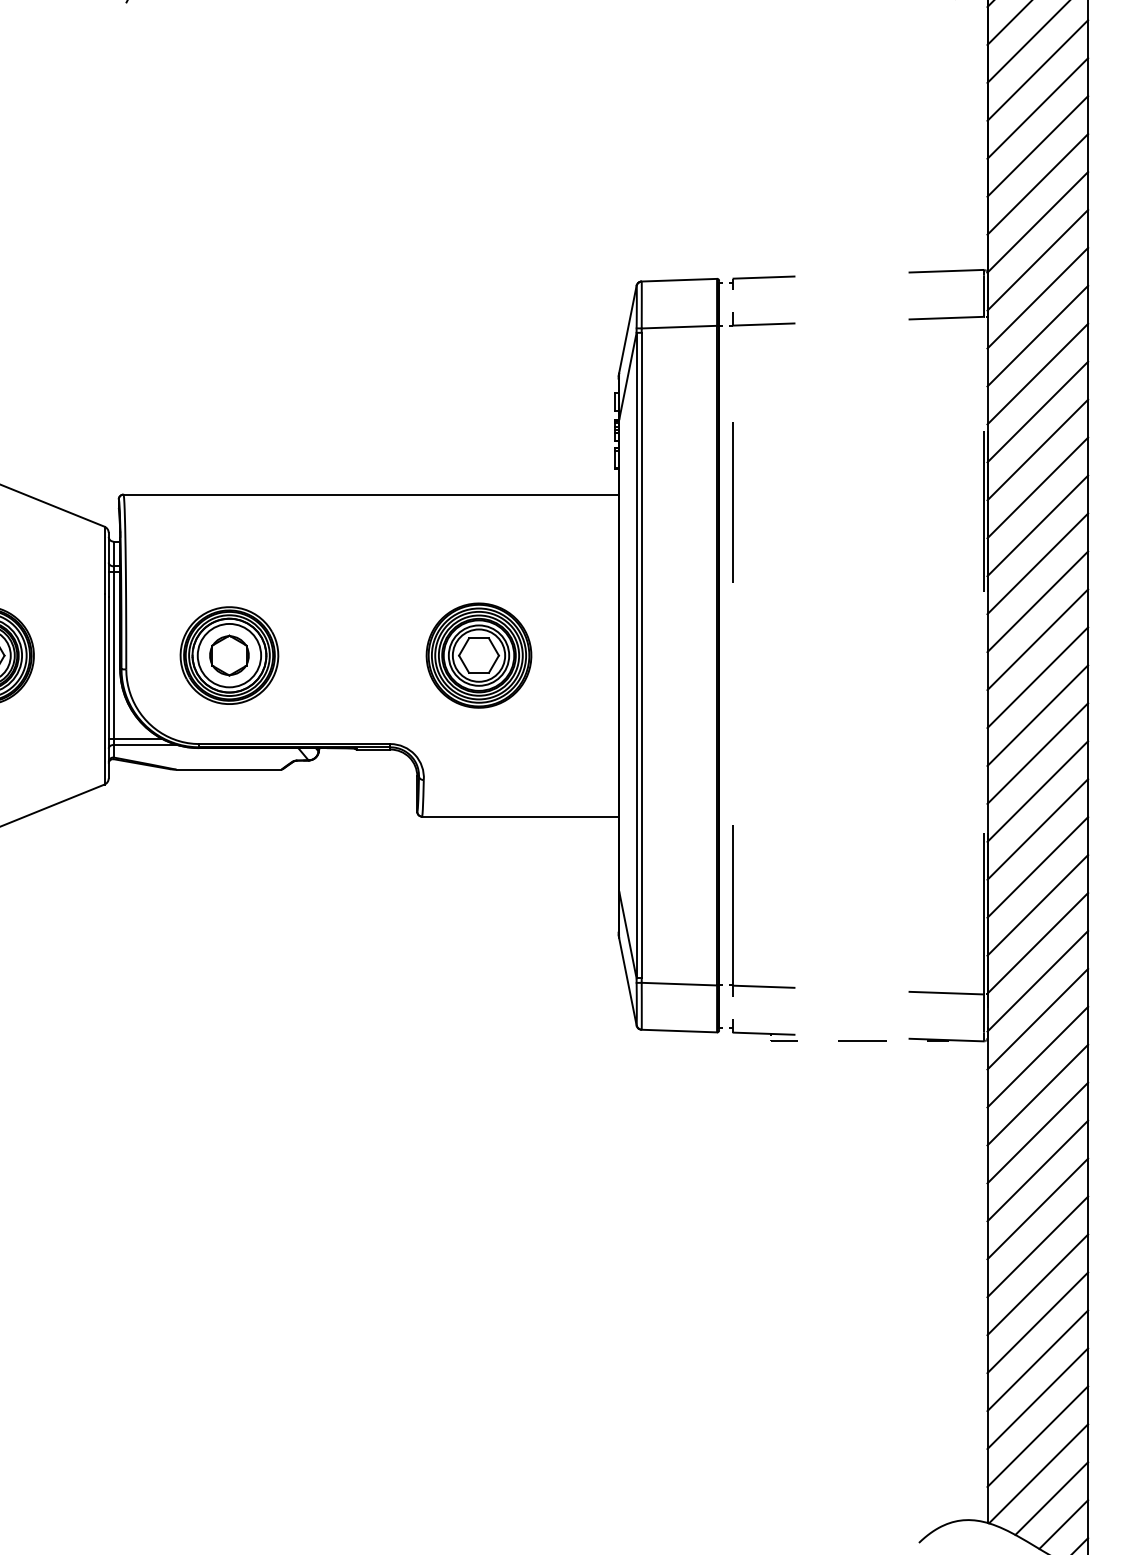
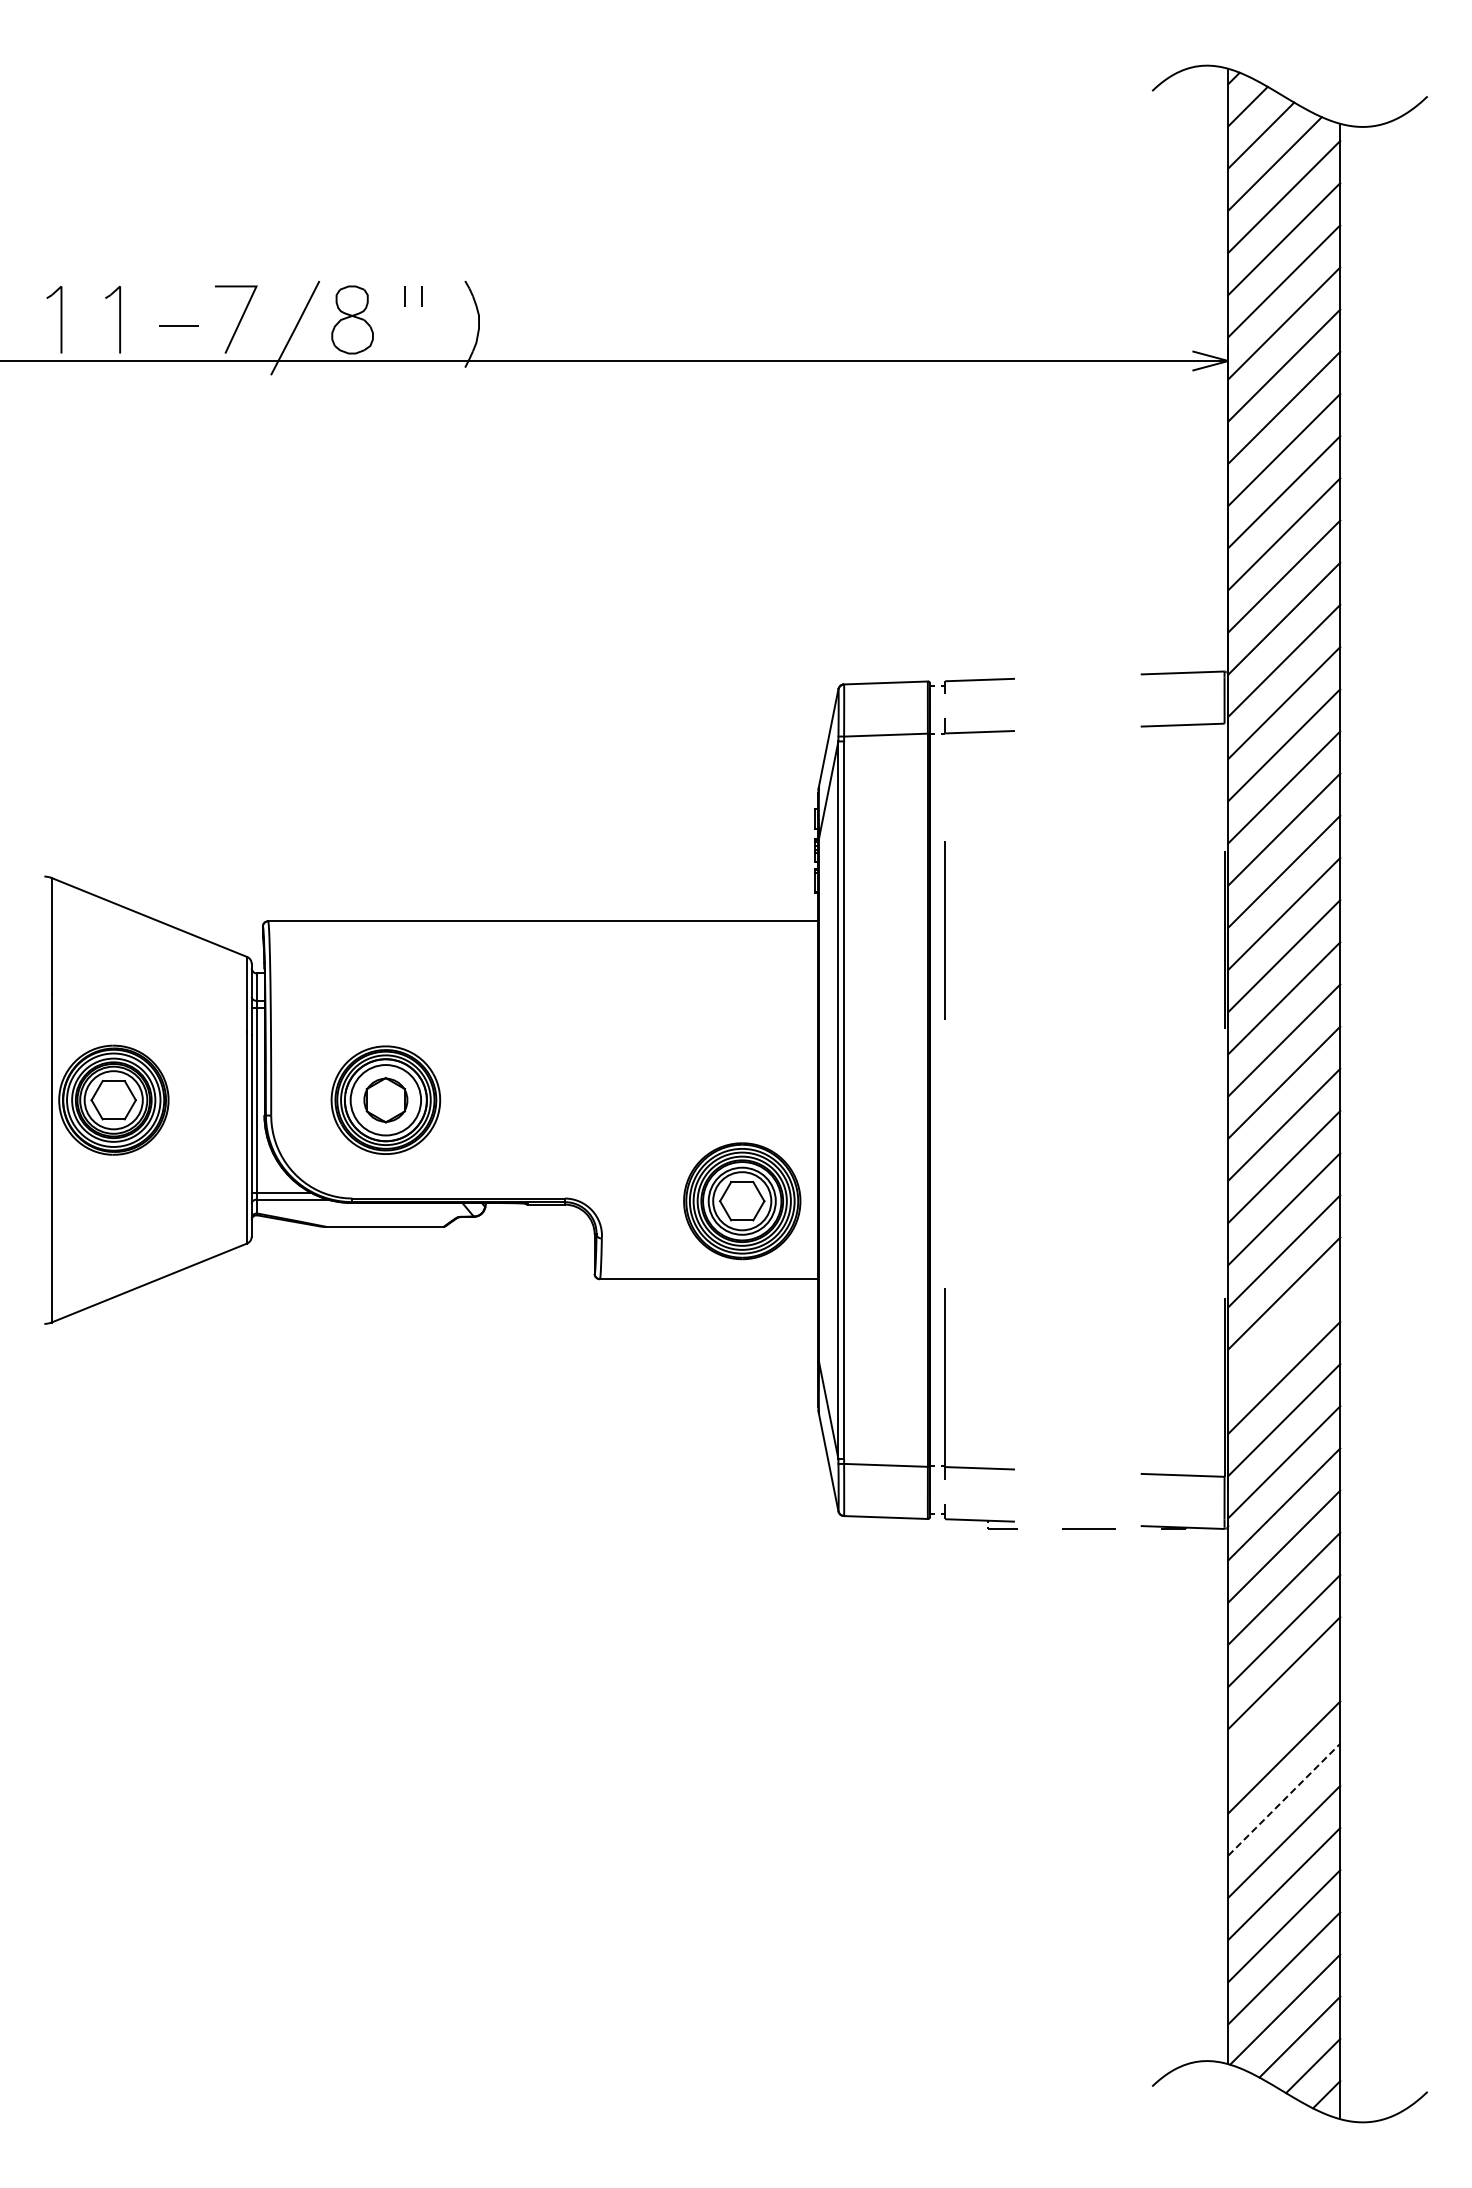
part: (479, 655) -> (742, 1201), moved
line: (1037, 867) -> (1284, 1335), removed
line: (1037, 1209) -> (1284, 1715), removed
line: (1037, 1284) -> (1284, 1799), solid -> dashed

